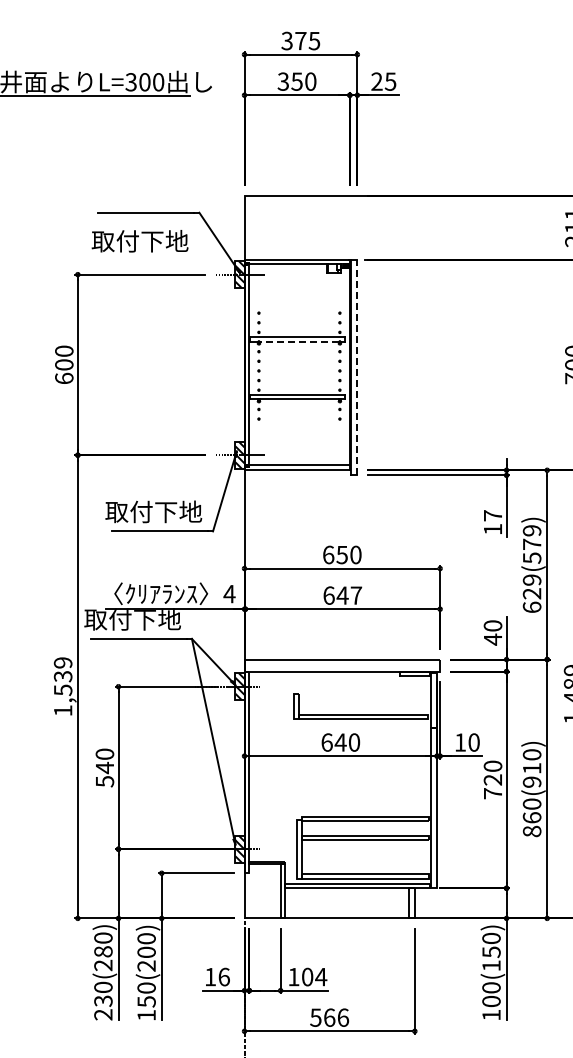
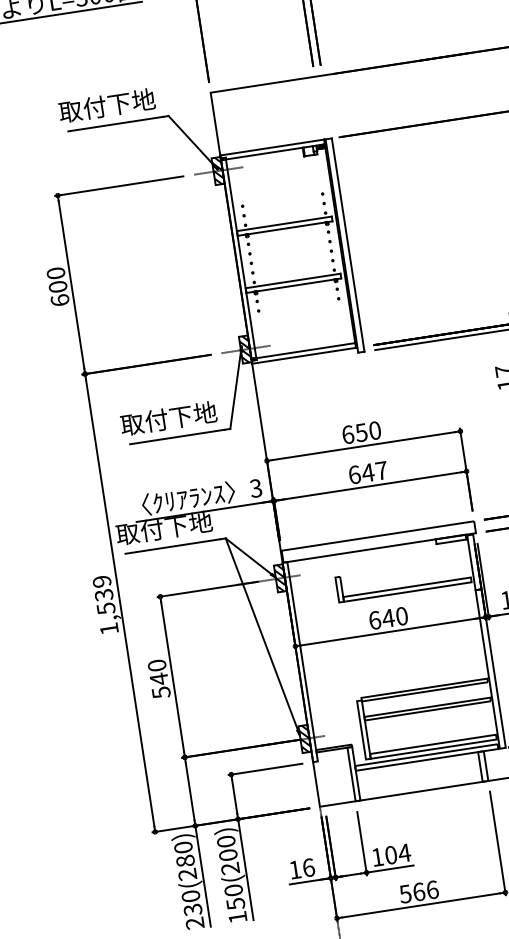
text: (139, 241) -> (106, 106), moved
line: (298, 341) -> (286, 228), dashed -> solid
line: (357, 367) -> (348, 245), dashed -> solid
text: (229, 593) -> (255, 487), 4 -> 3

